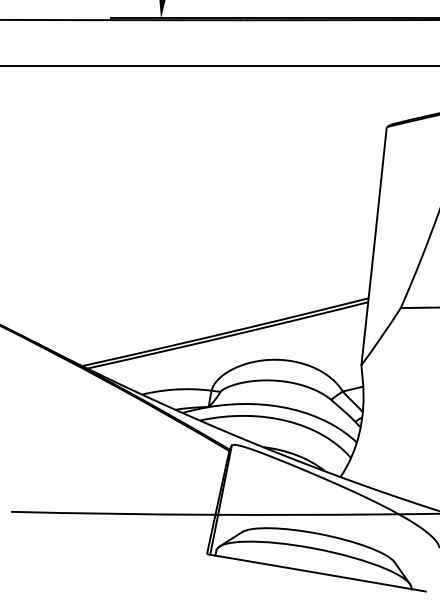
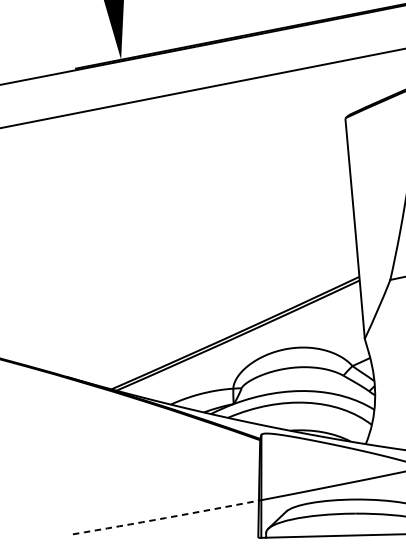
arc: (112, 513) -> (165, 517), solid -> dashed

